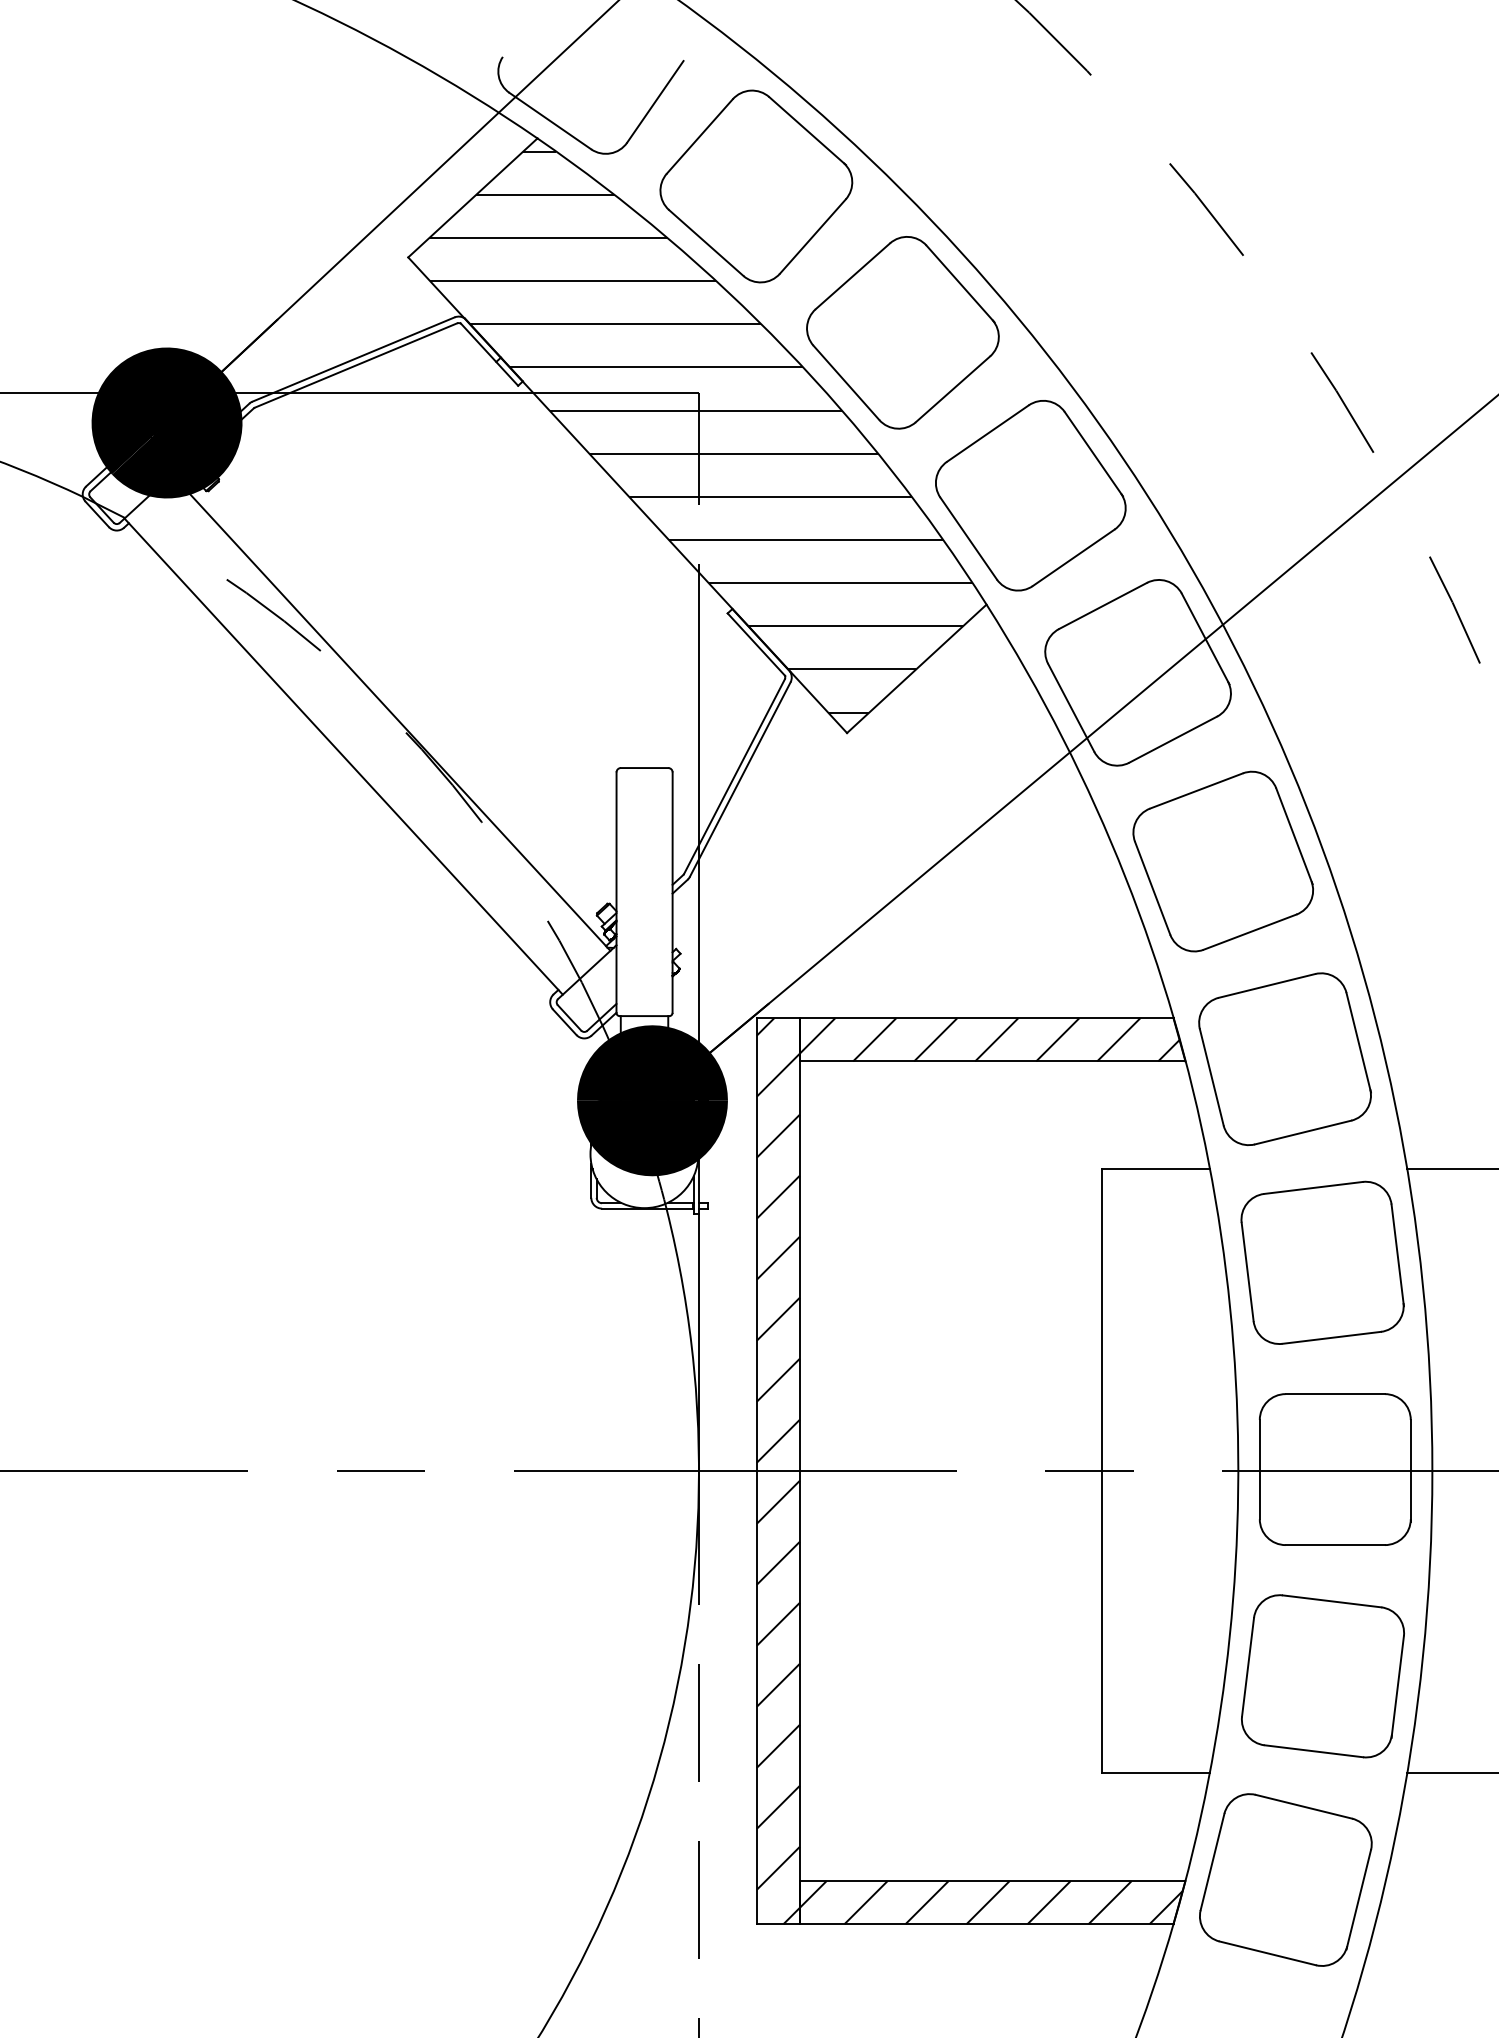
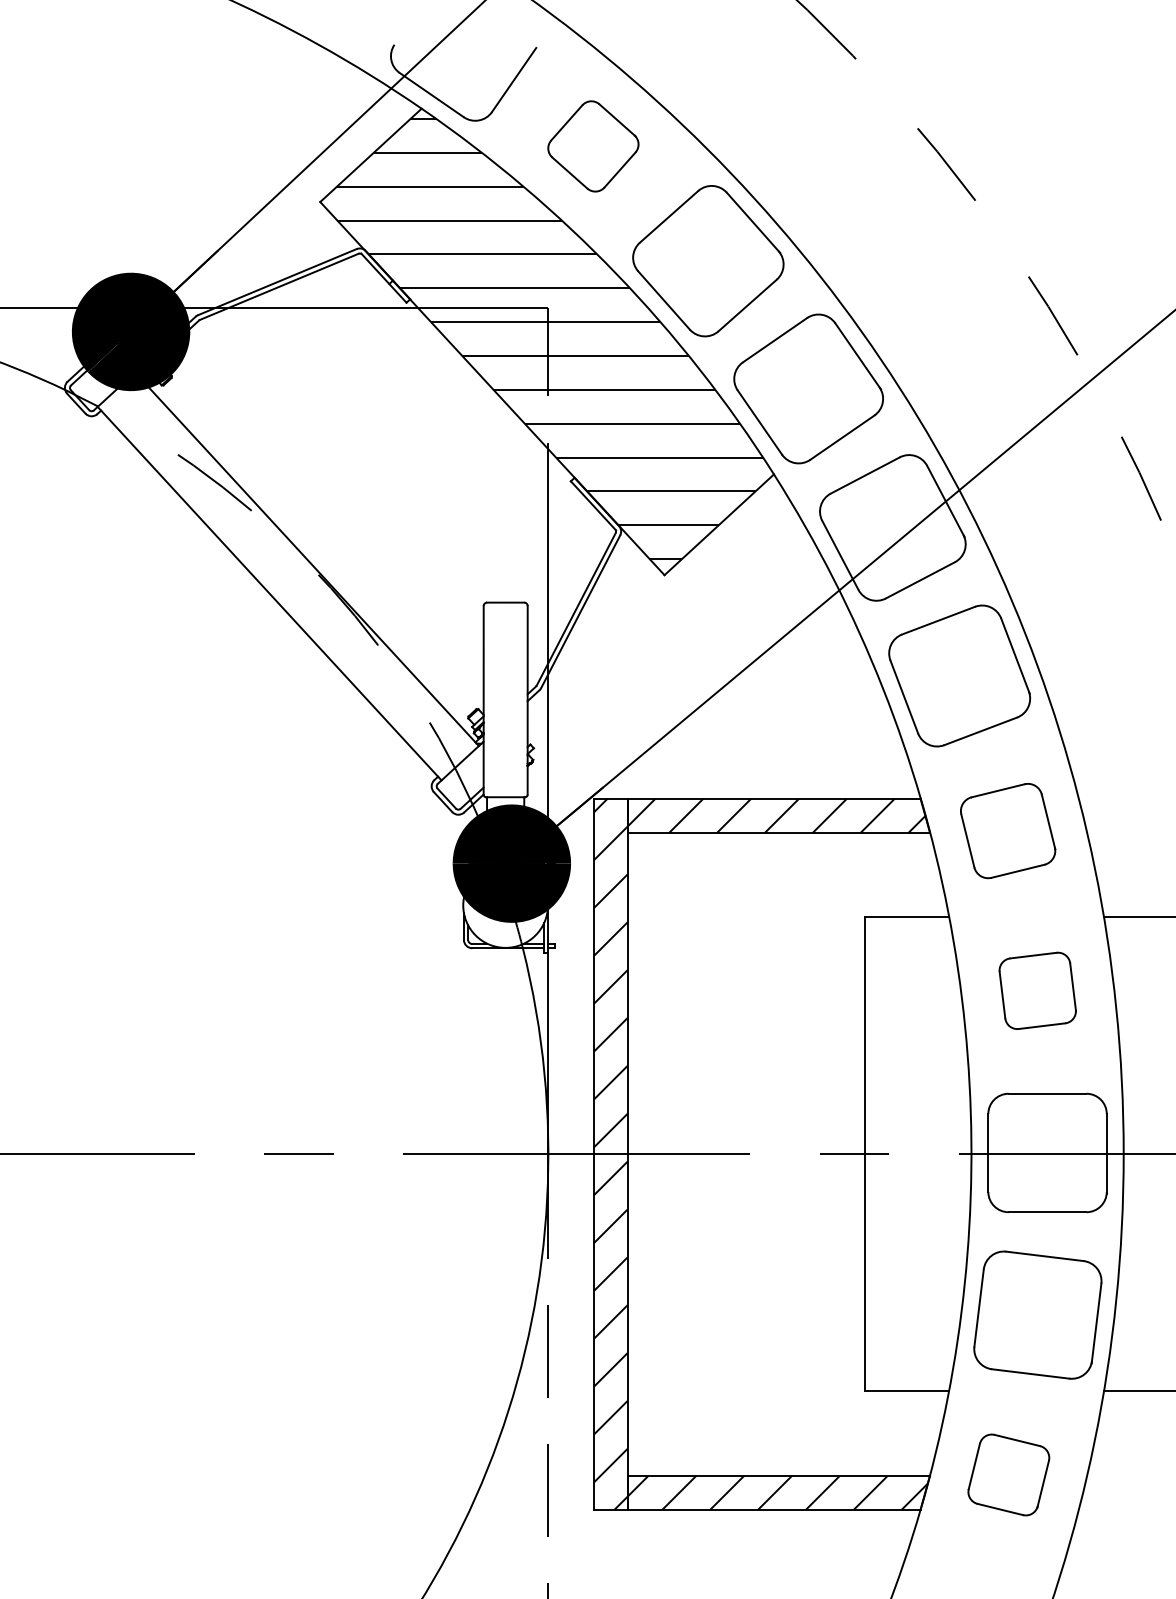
part: (756, 186) -> (593, 146), size x0.6
part: (1284, 1058) -> (1007, 830), size x0.7
part: (1322, 1262) -> (1037, 990), size x0.6
part: (1285, 1879) -> (1008, 1474), size x0.6

